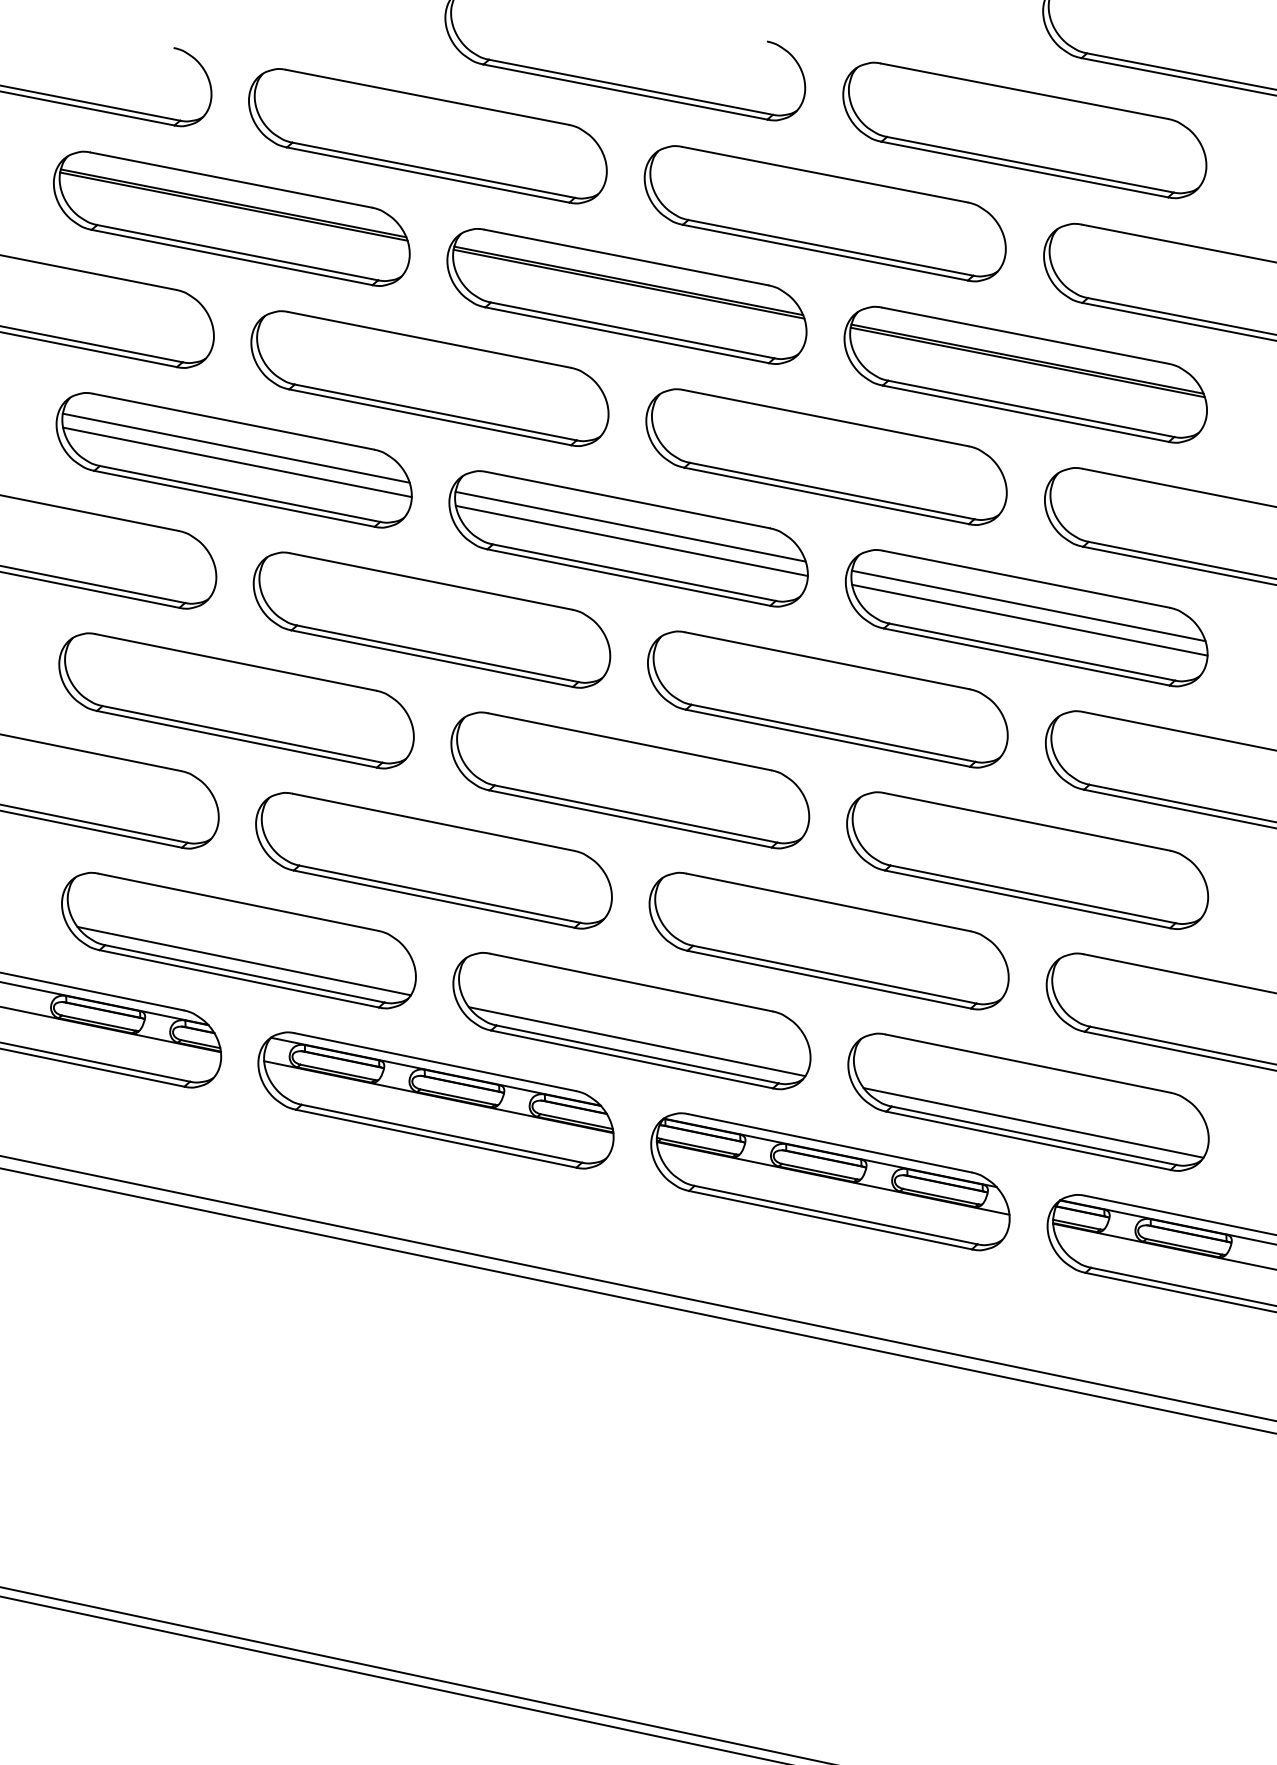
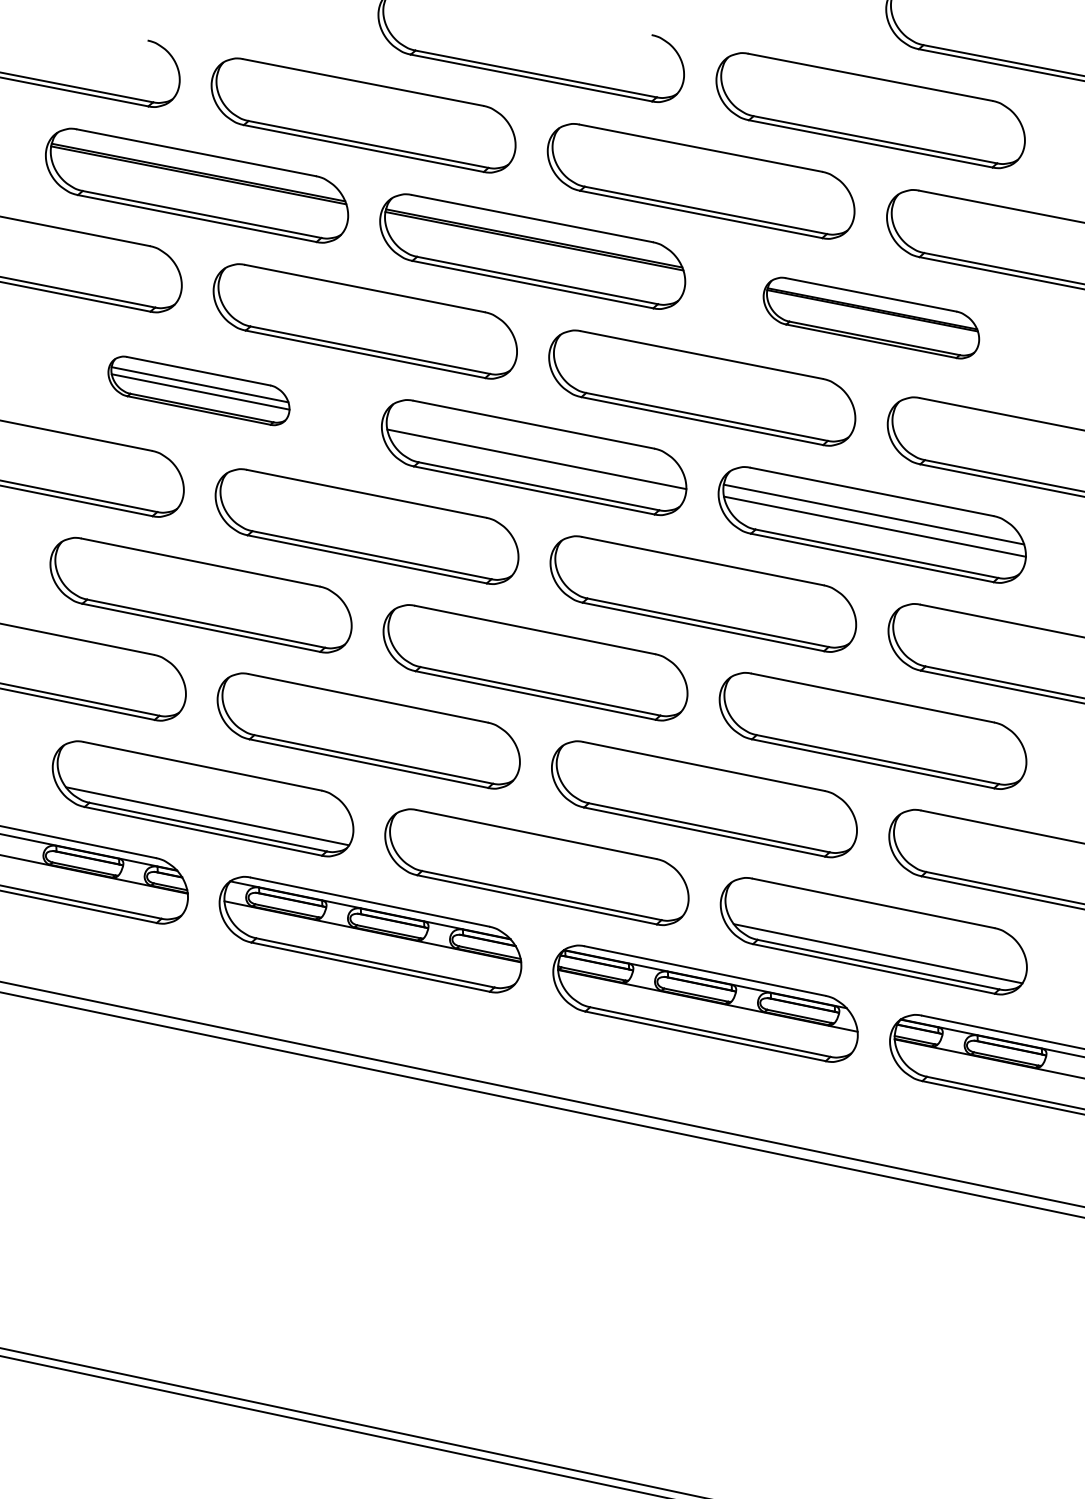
part: (1025, 374) -> (871, 317), size x0.7
part: (233, 460) -> (198, 391), size x0.6
line: (630, 526) -> (535, 447), removed
line: (636, 1041) -> (540, 884), removed

